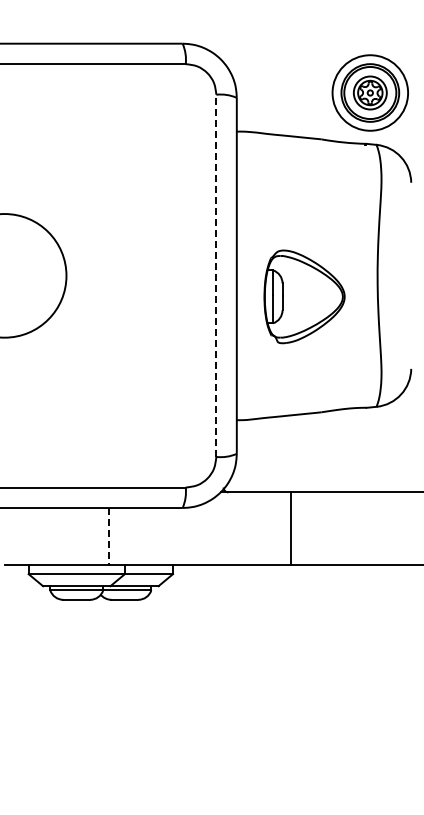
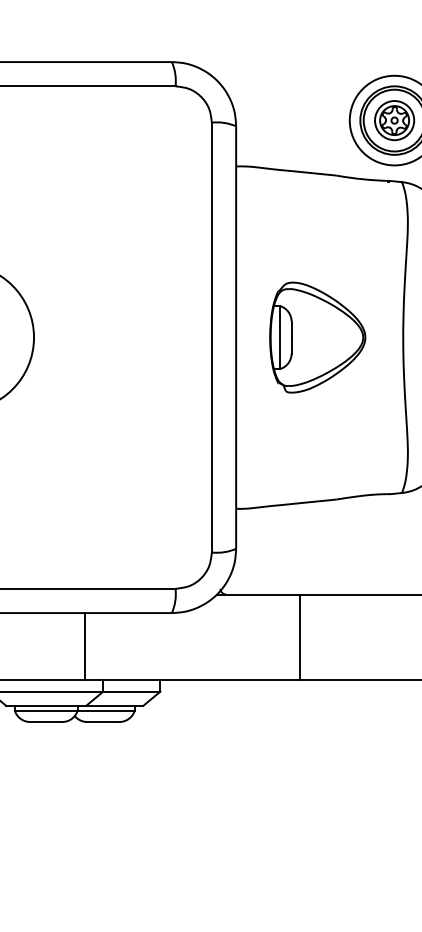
line: (216, 275) -> (212, 337), dashed -> solid
part: (304, 296) -> (317, 337), moved
line: (109, 536) -> (85, 646), dashed -> solid

